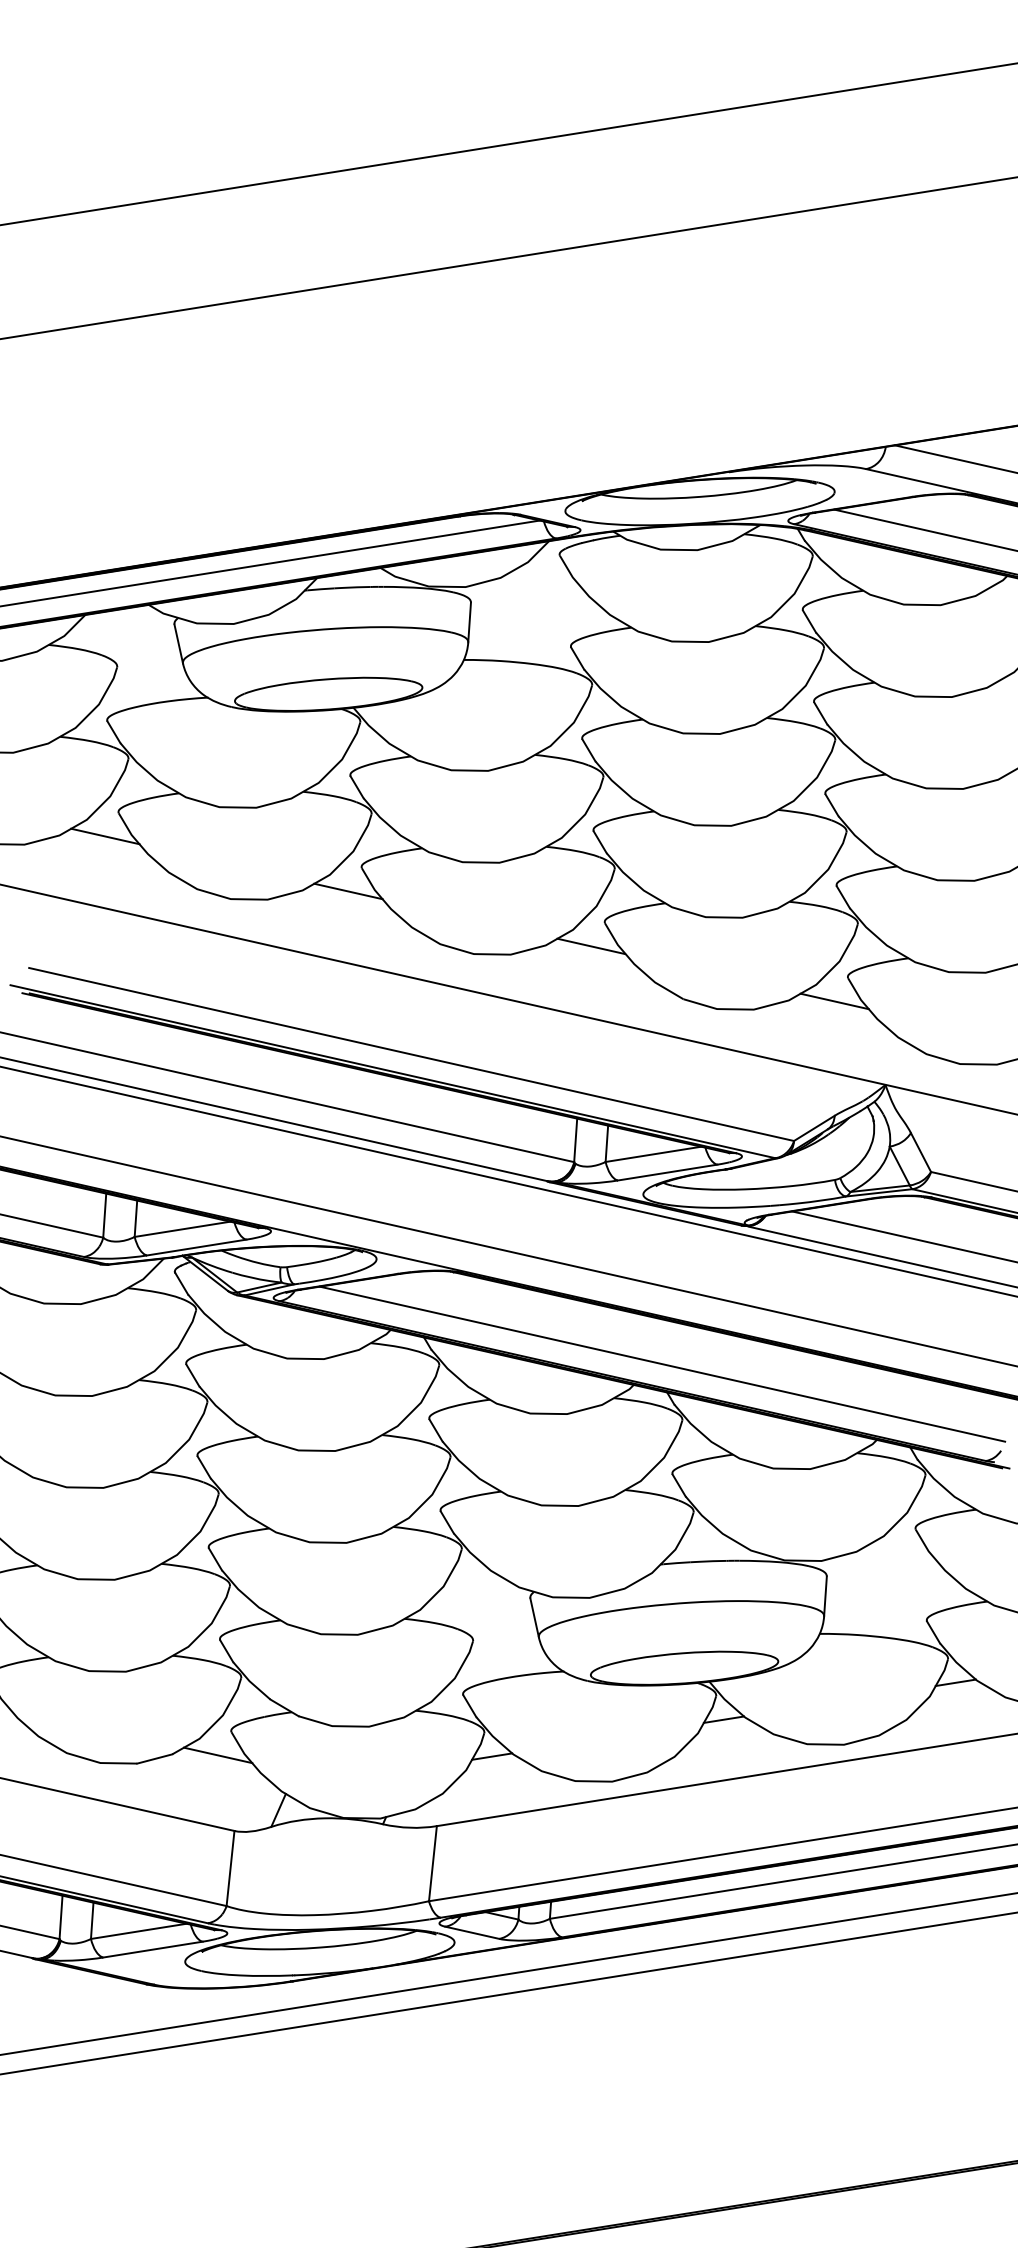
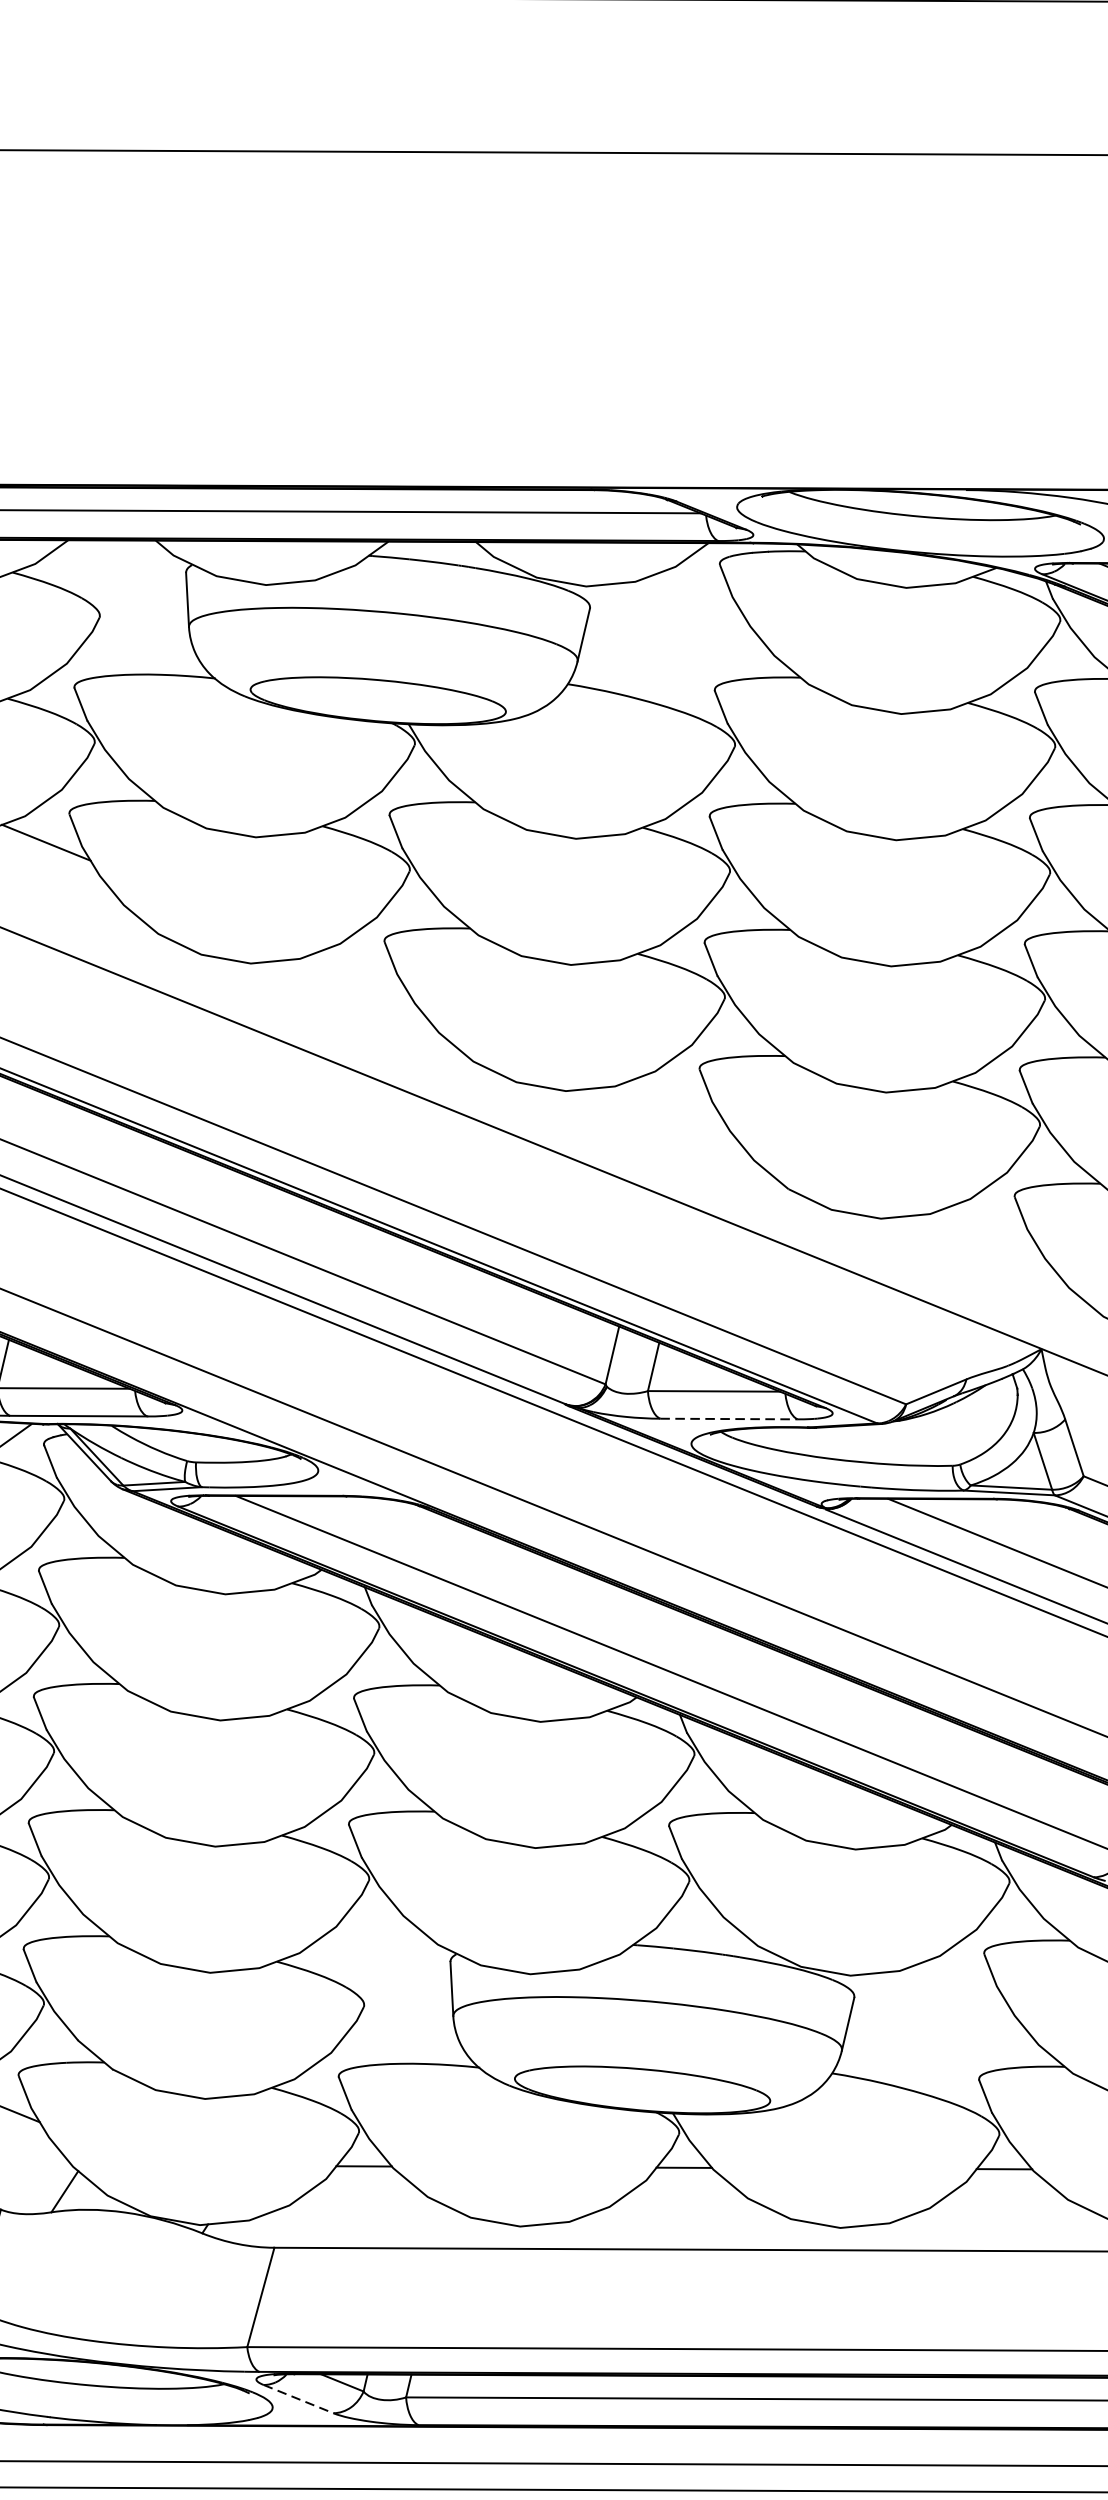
line: (348, 891) -> (361, 970), removed
line: (591, 946) -> (676, 1097), removed
line: (834, 1001) -> (991, 1225), removed
line: (668, 1172) -> (730, 1419), solid -> dashed
line: (472, 1932) -> (298, 2398), solid -> dashed

